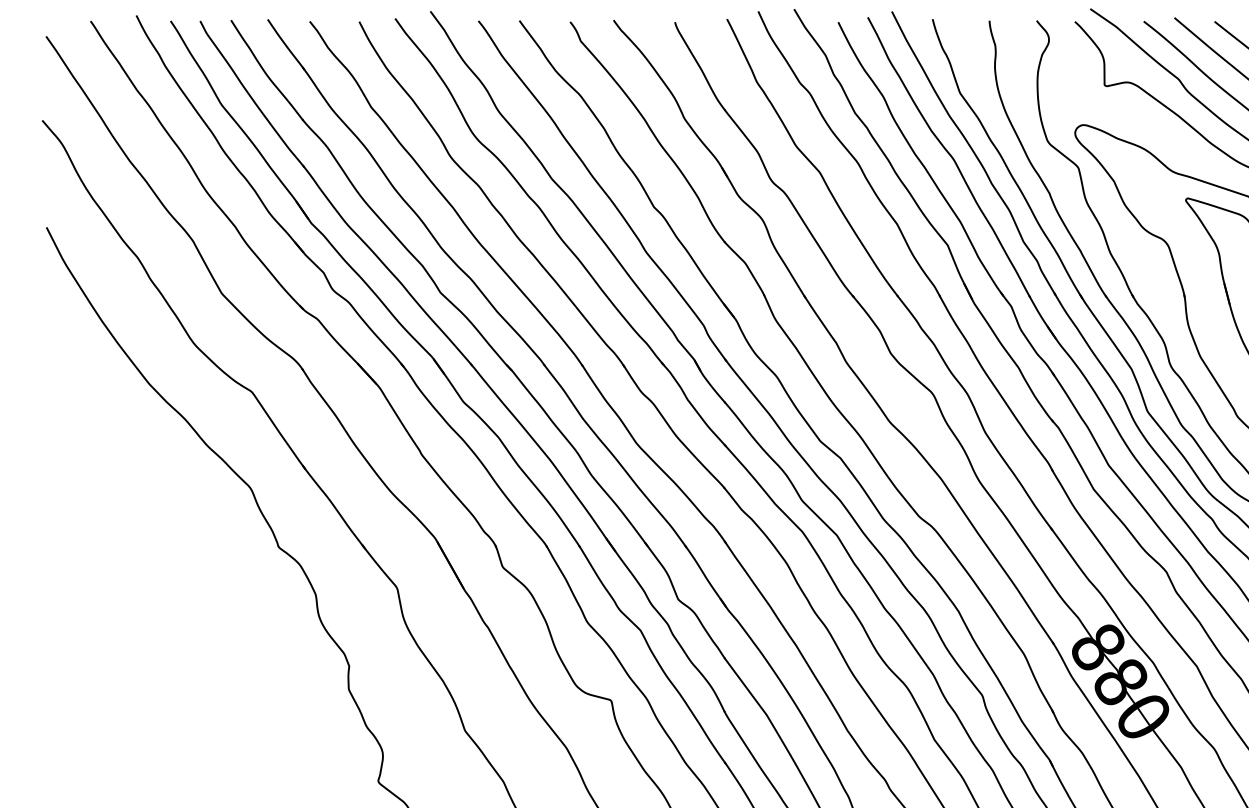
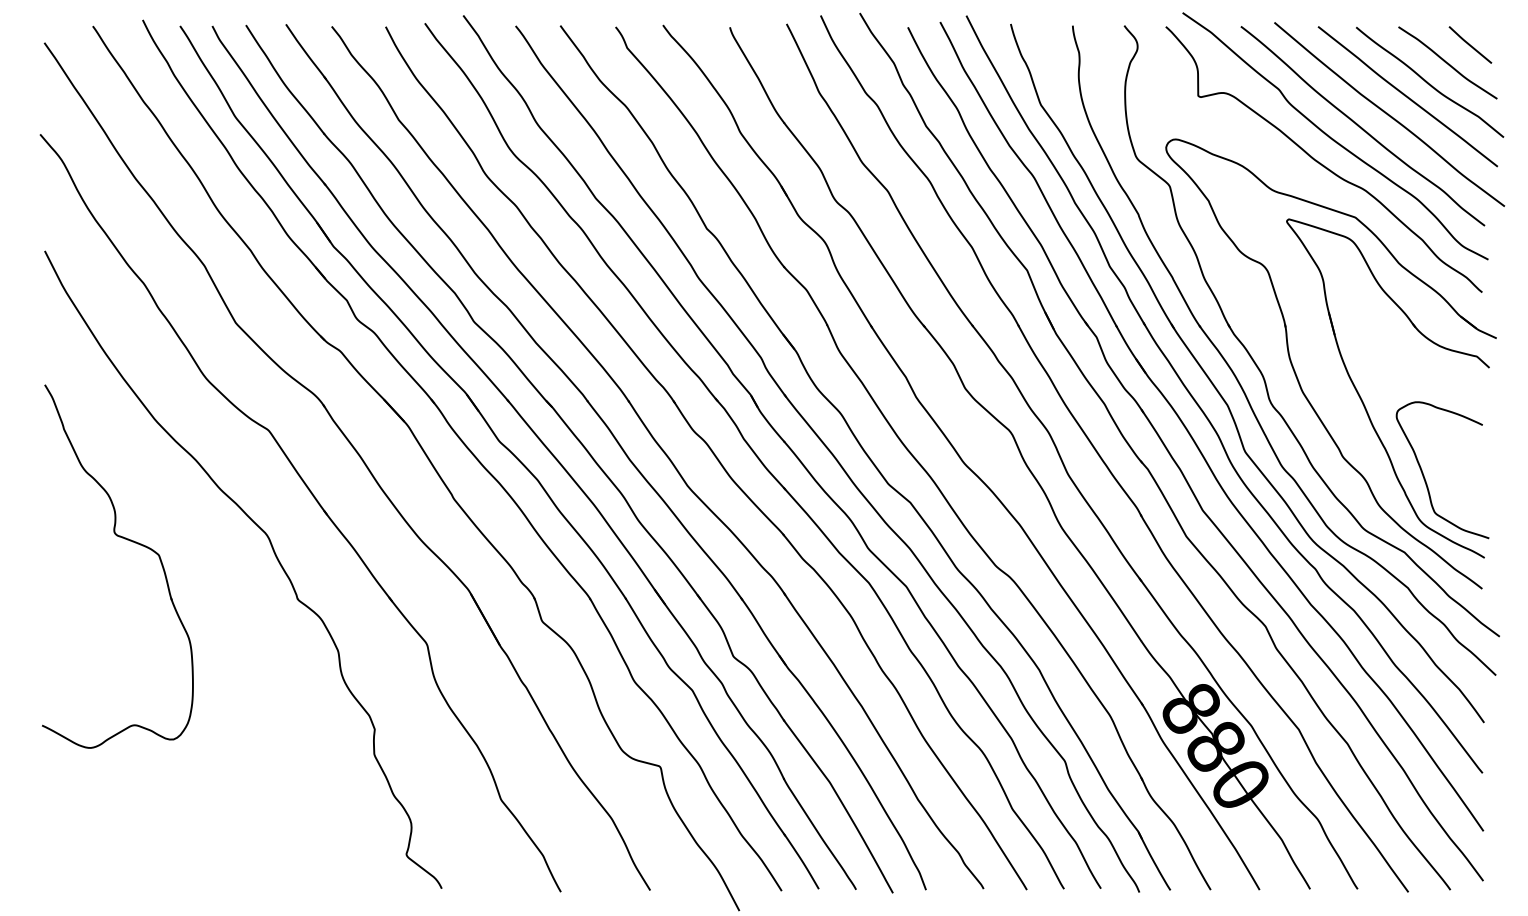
part: (122, 492) -> (127, 540), added

